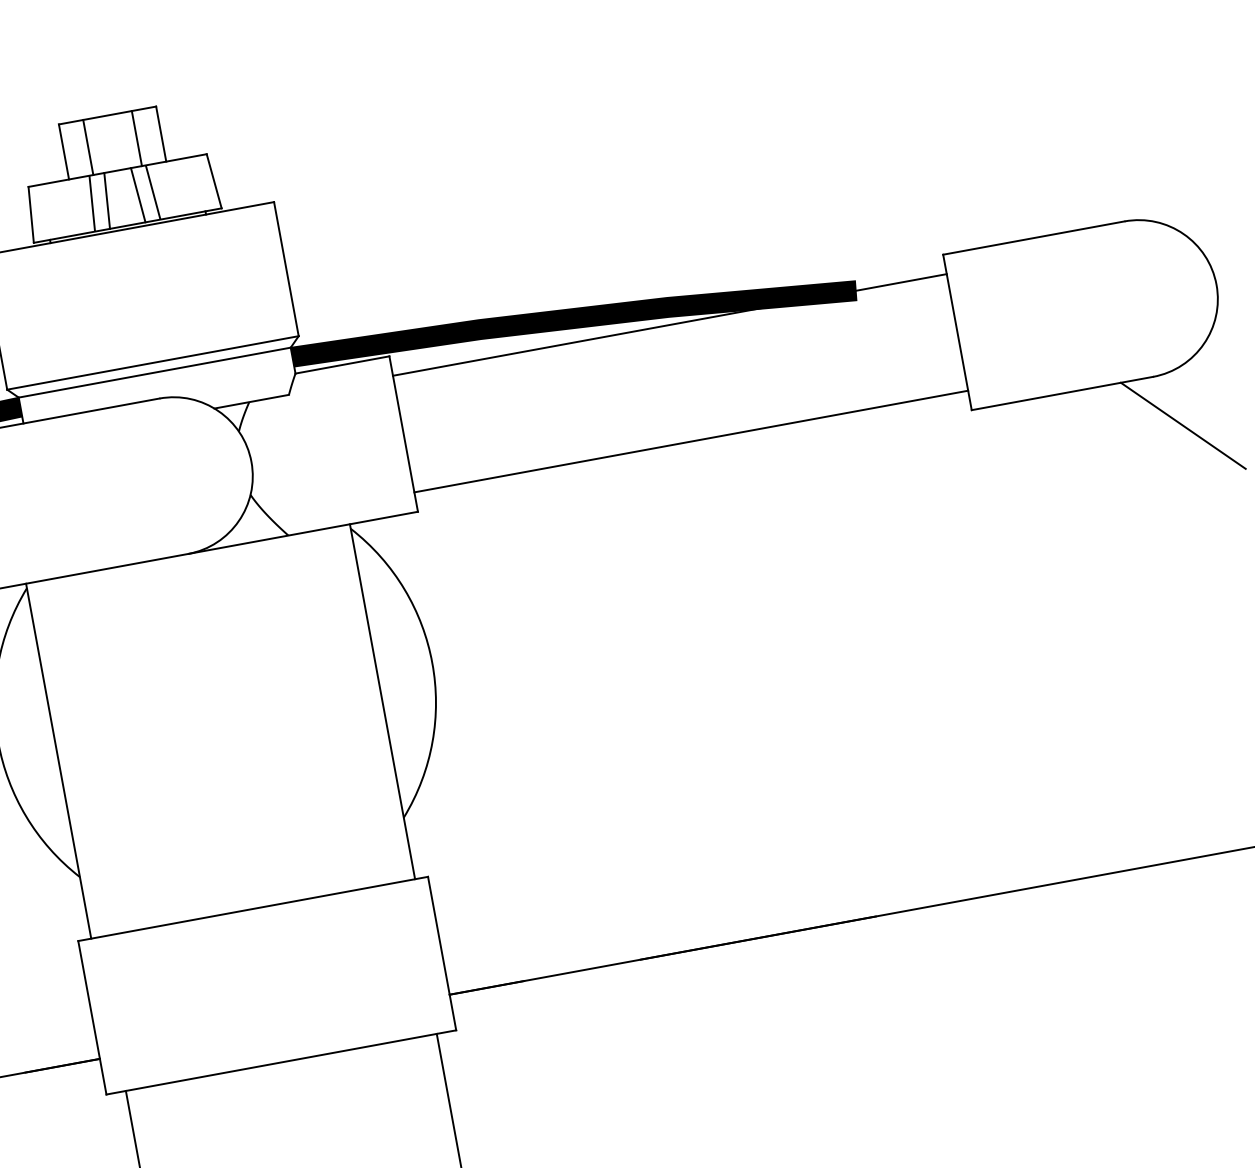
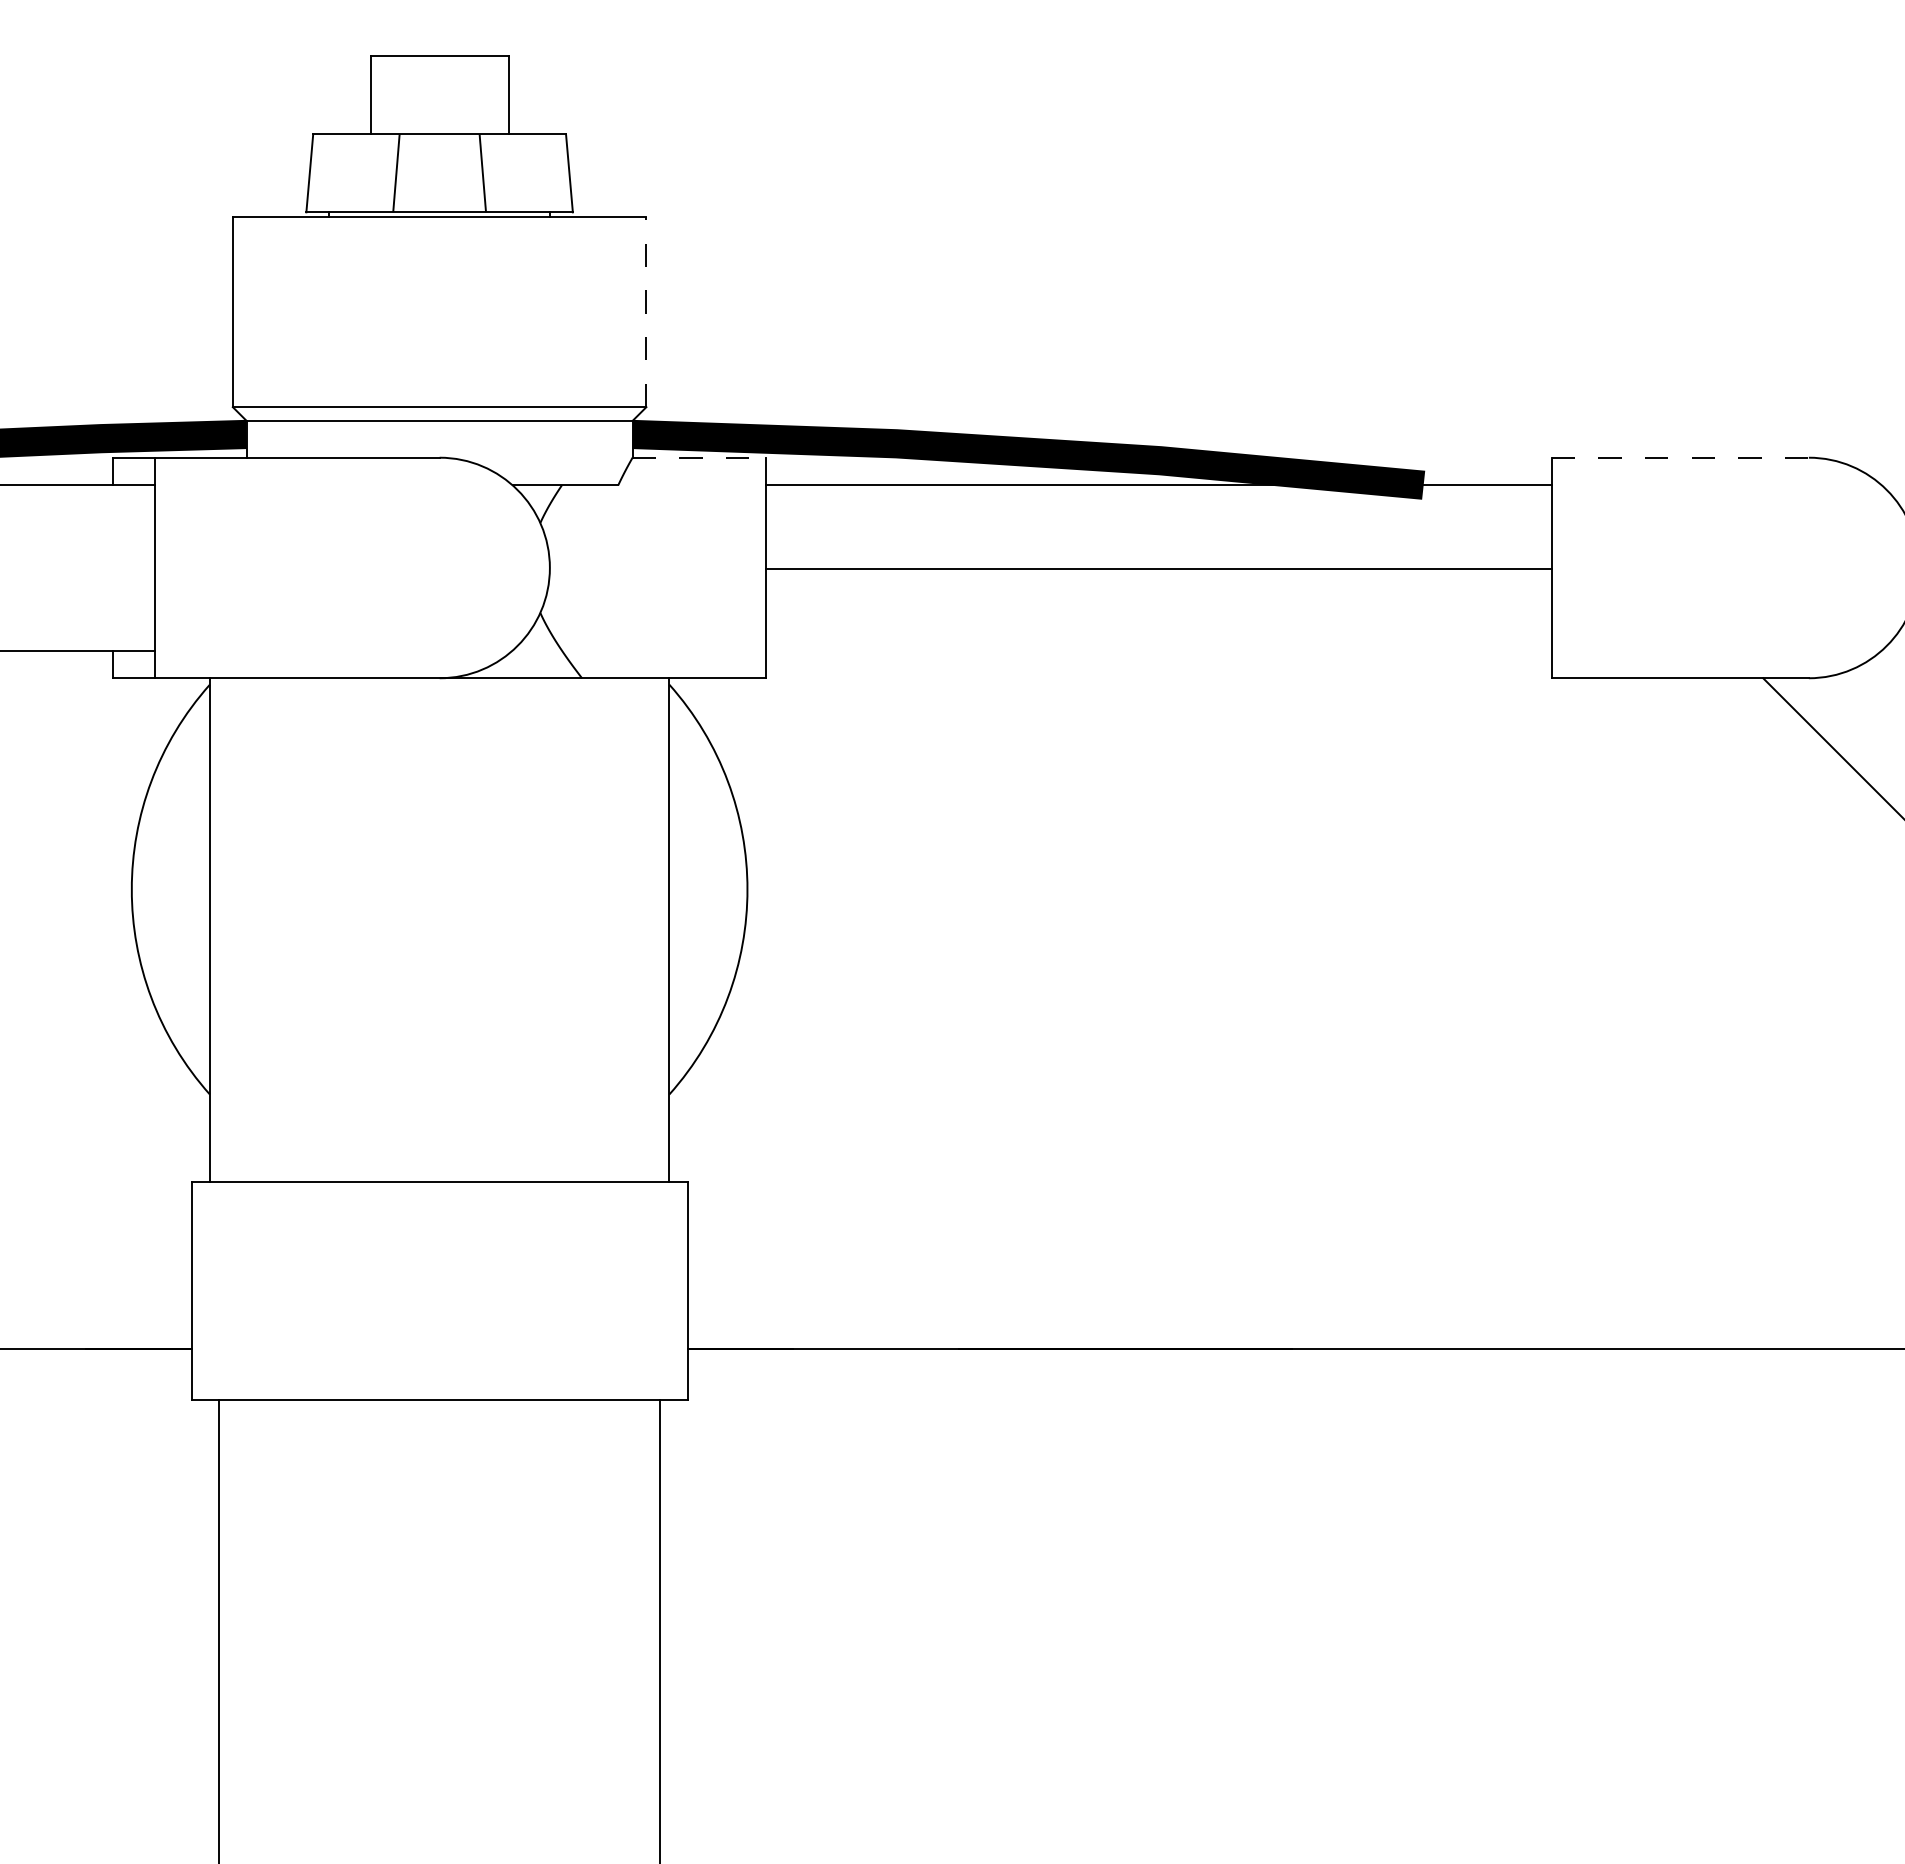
line: (137, 138) -> (474, 95), removed
line: (88, 147) -> (405, 95), removed
line: (138, 195) -> (461, 173), removed
line: (107, 201) -> (417, 173), removed
line: (1034, 237) -> (1680, 457), solid -> dashed
line: (286, 268) -> (646, 311), solid -> dashed
line: (342, 364) -> (699, 457), solid -> dashed
line: (691, 441) -> (1158, 568), moved

